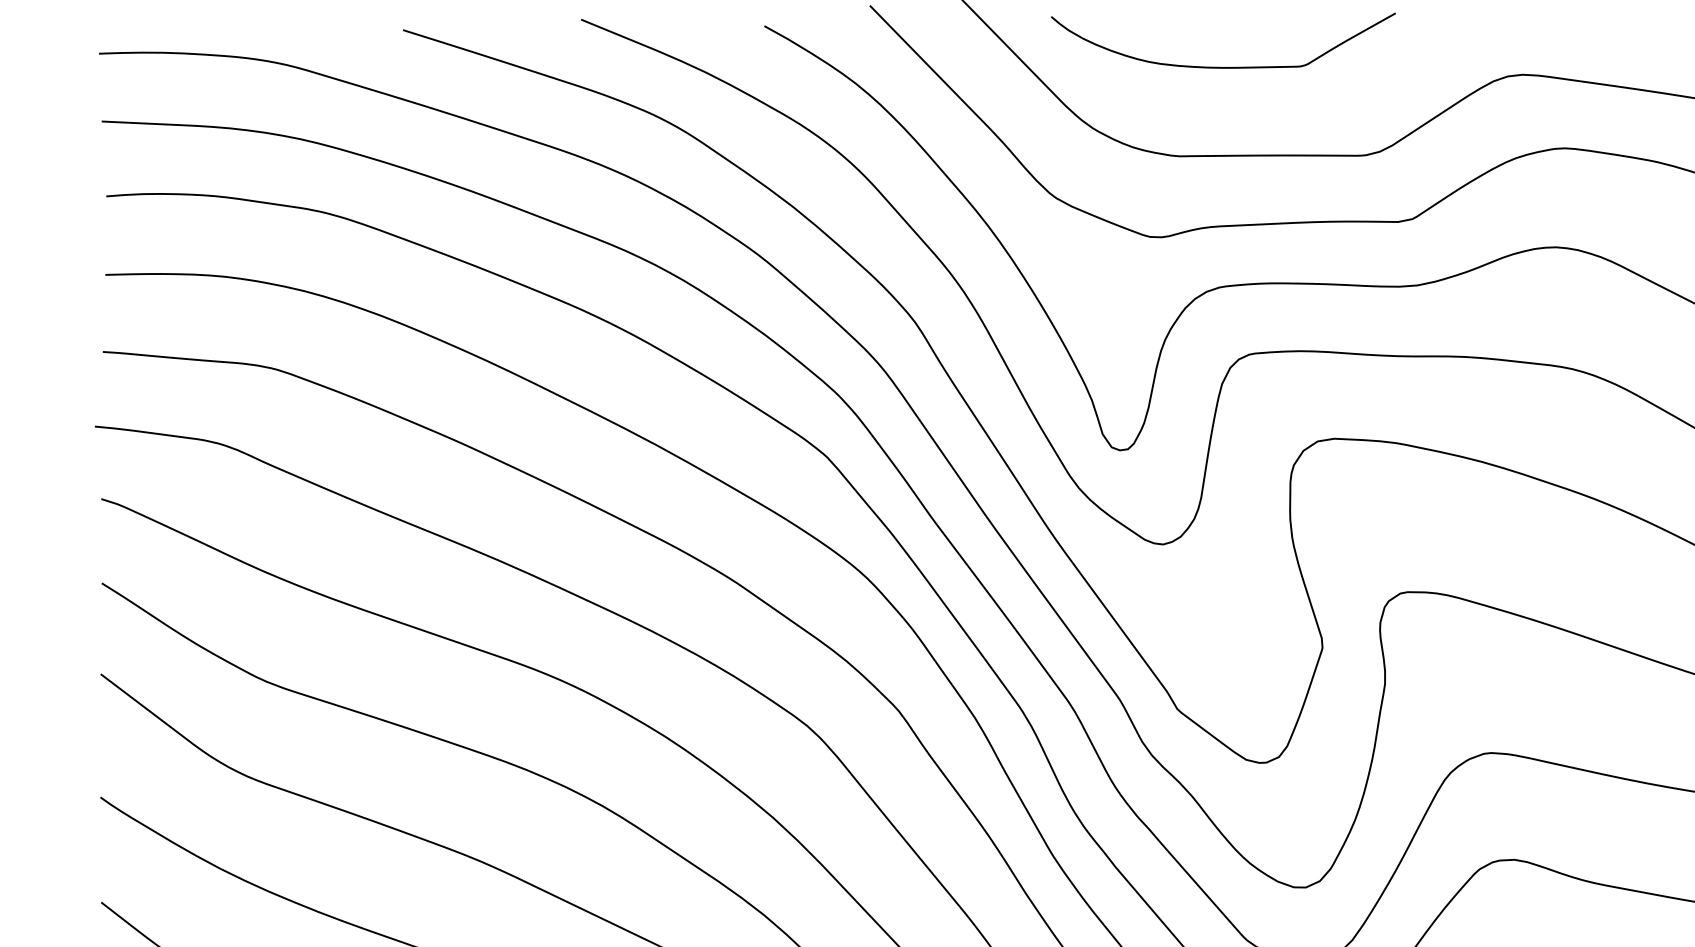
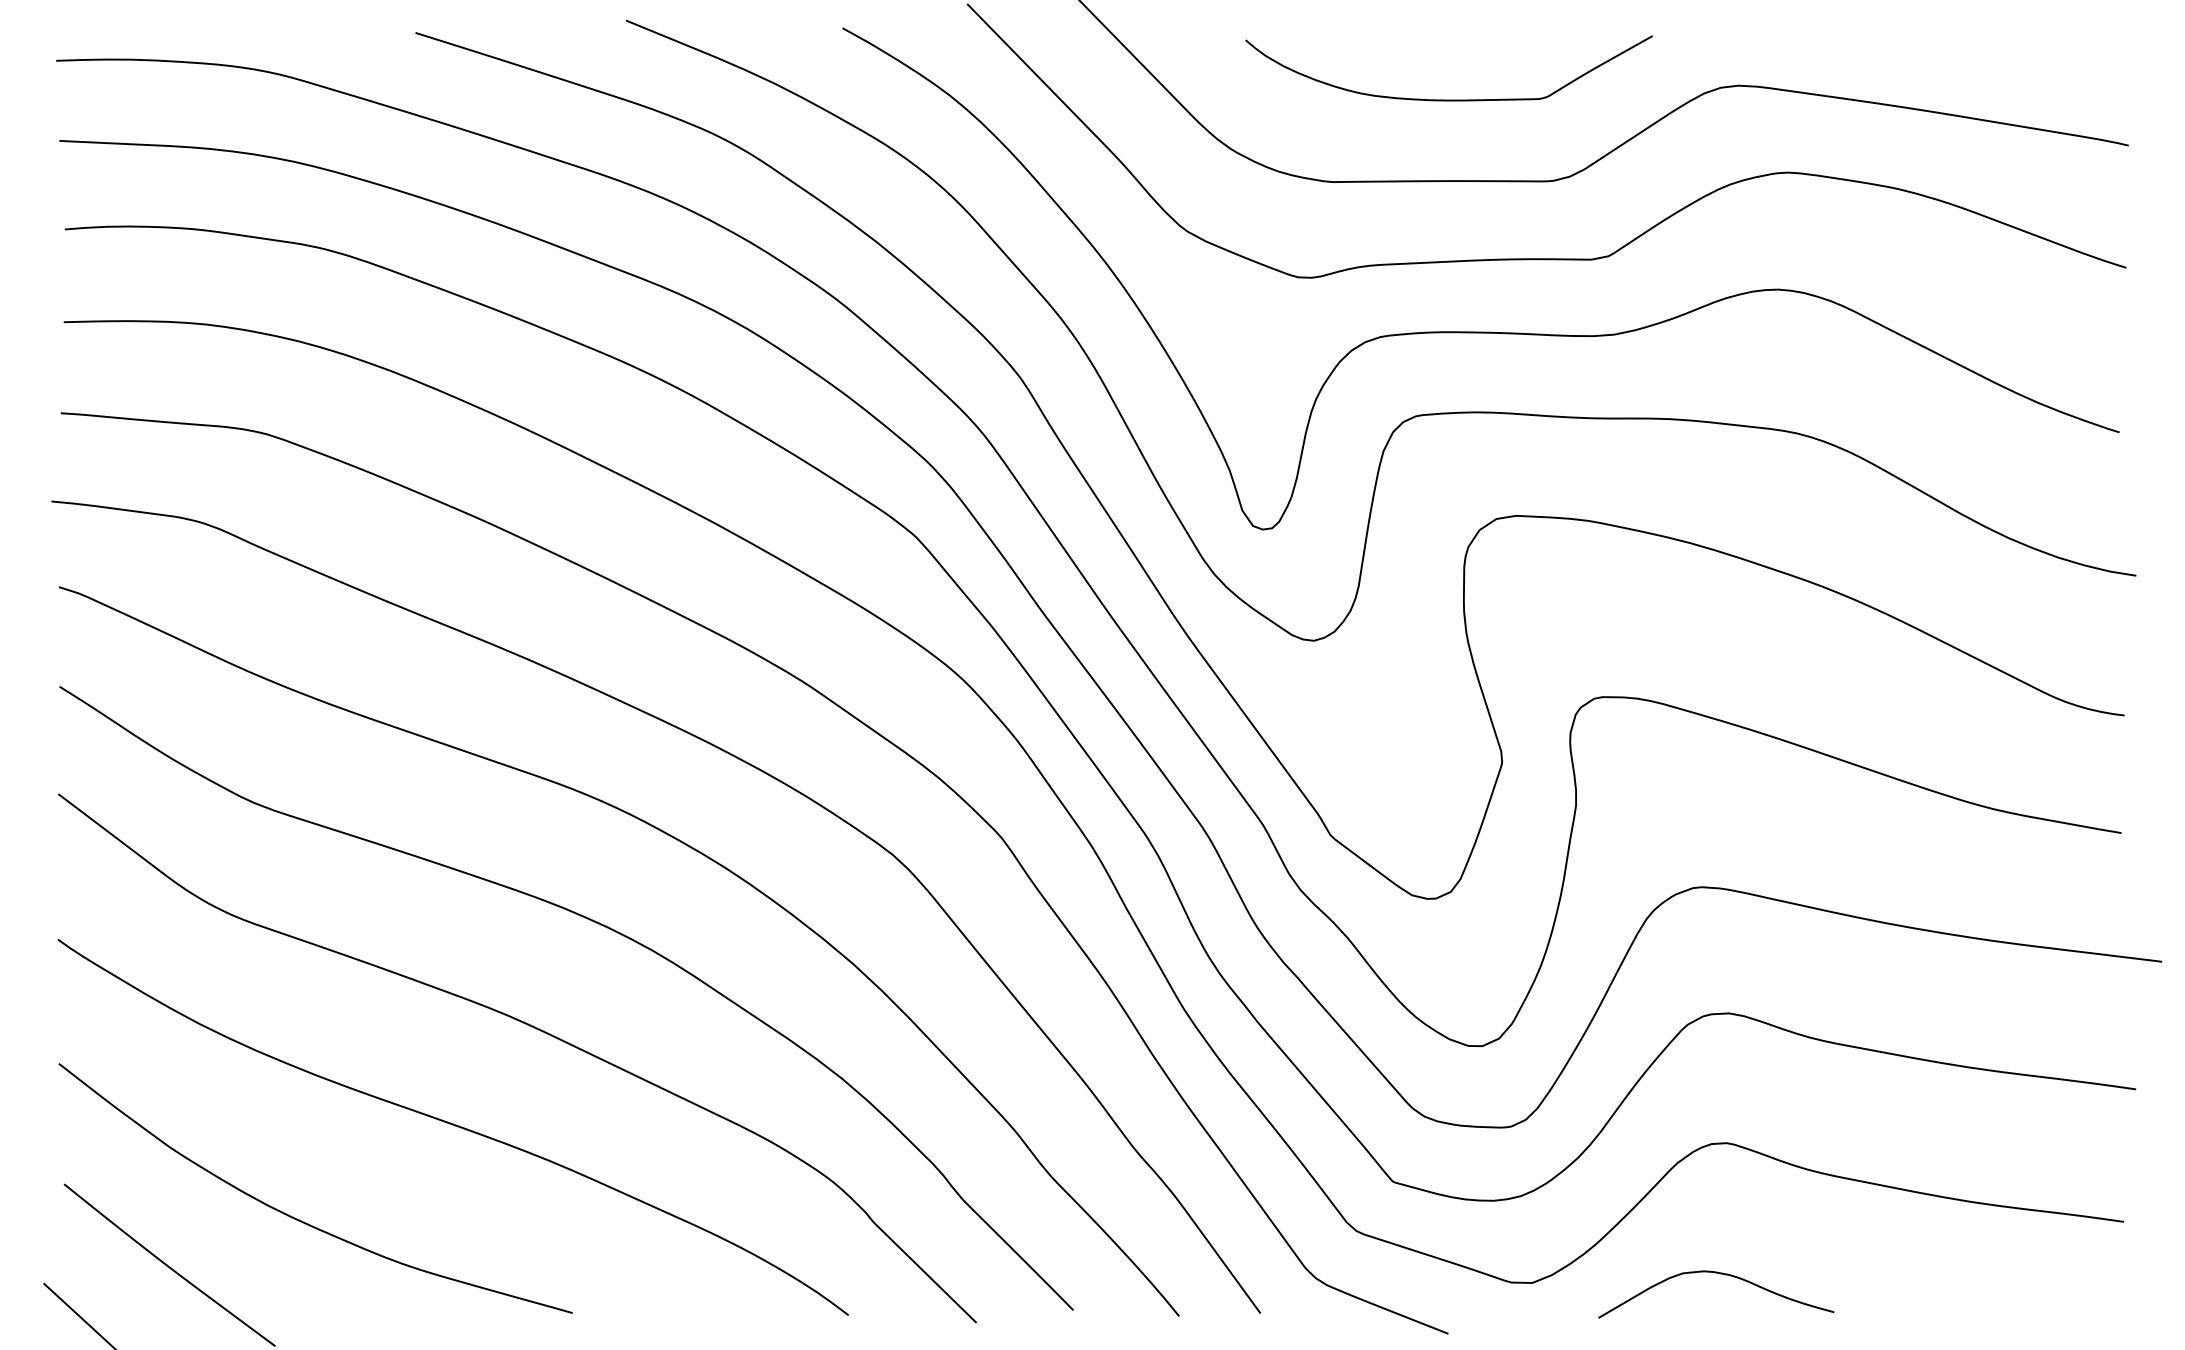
curve: (1222, 66) -> (1448, 99), moved

